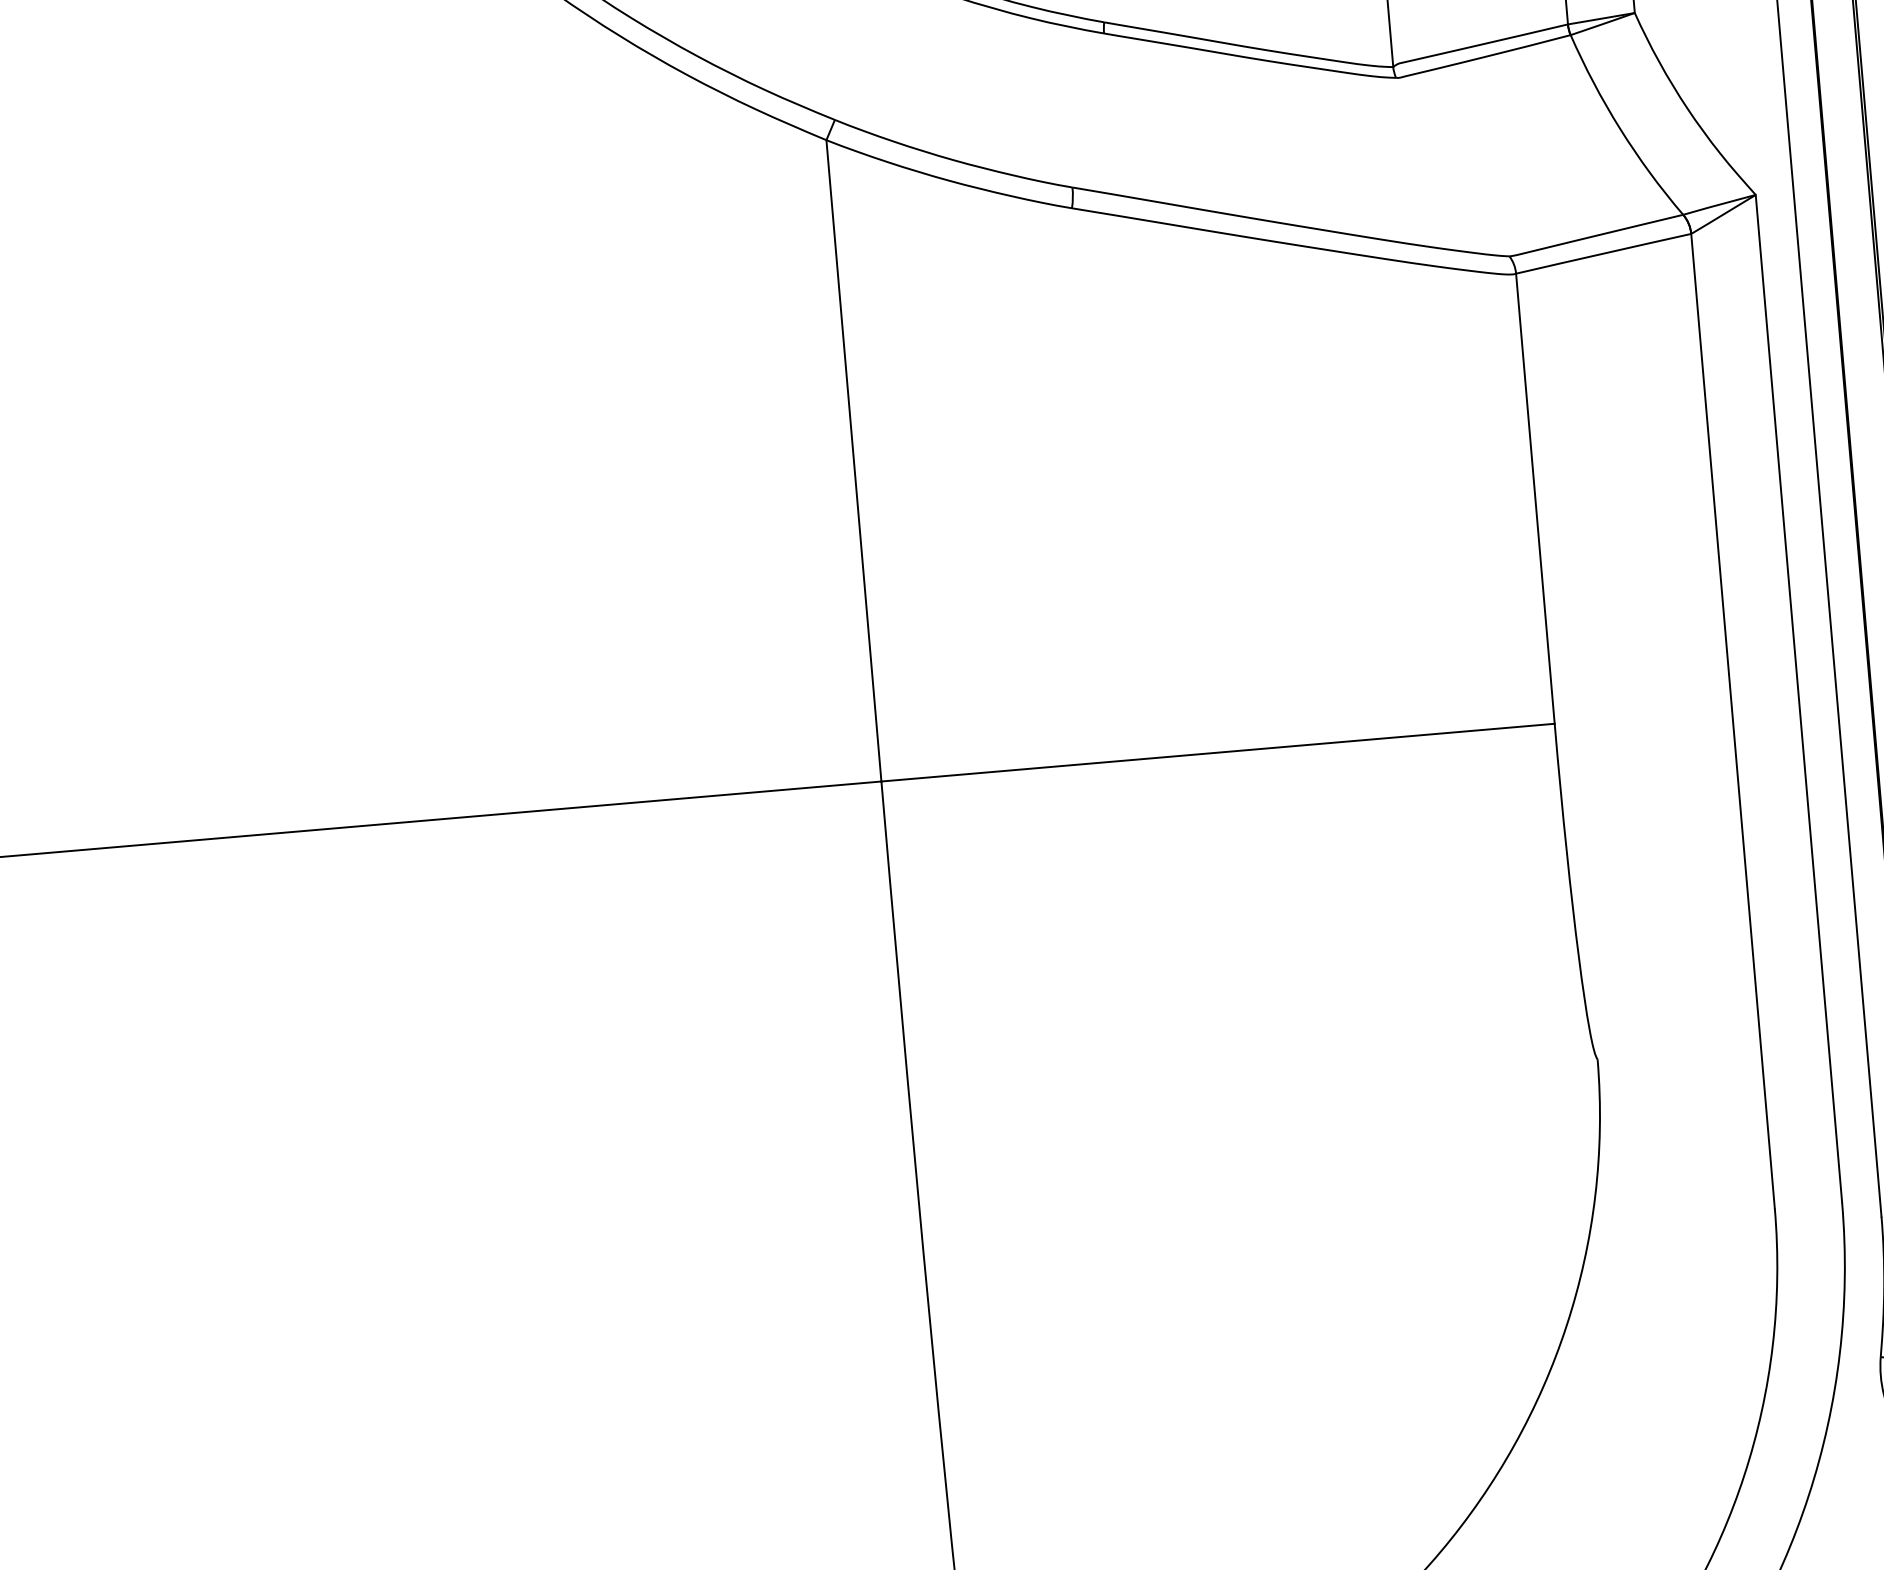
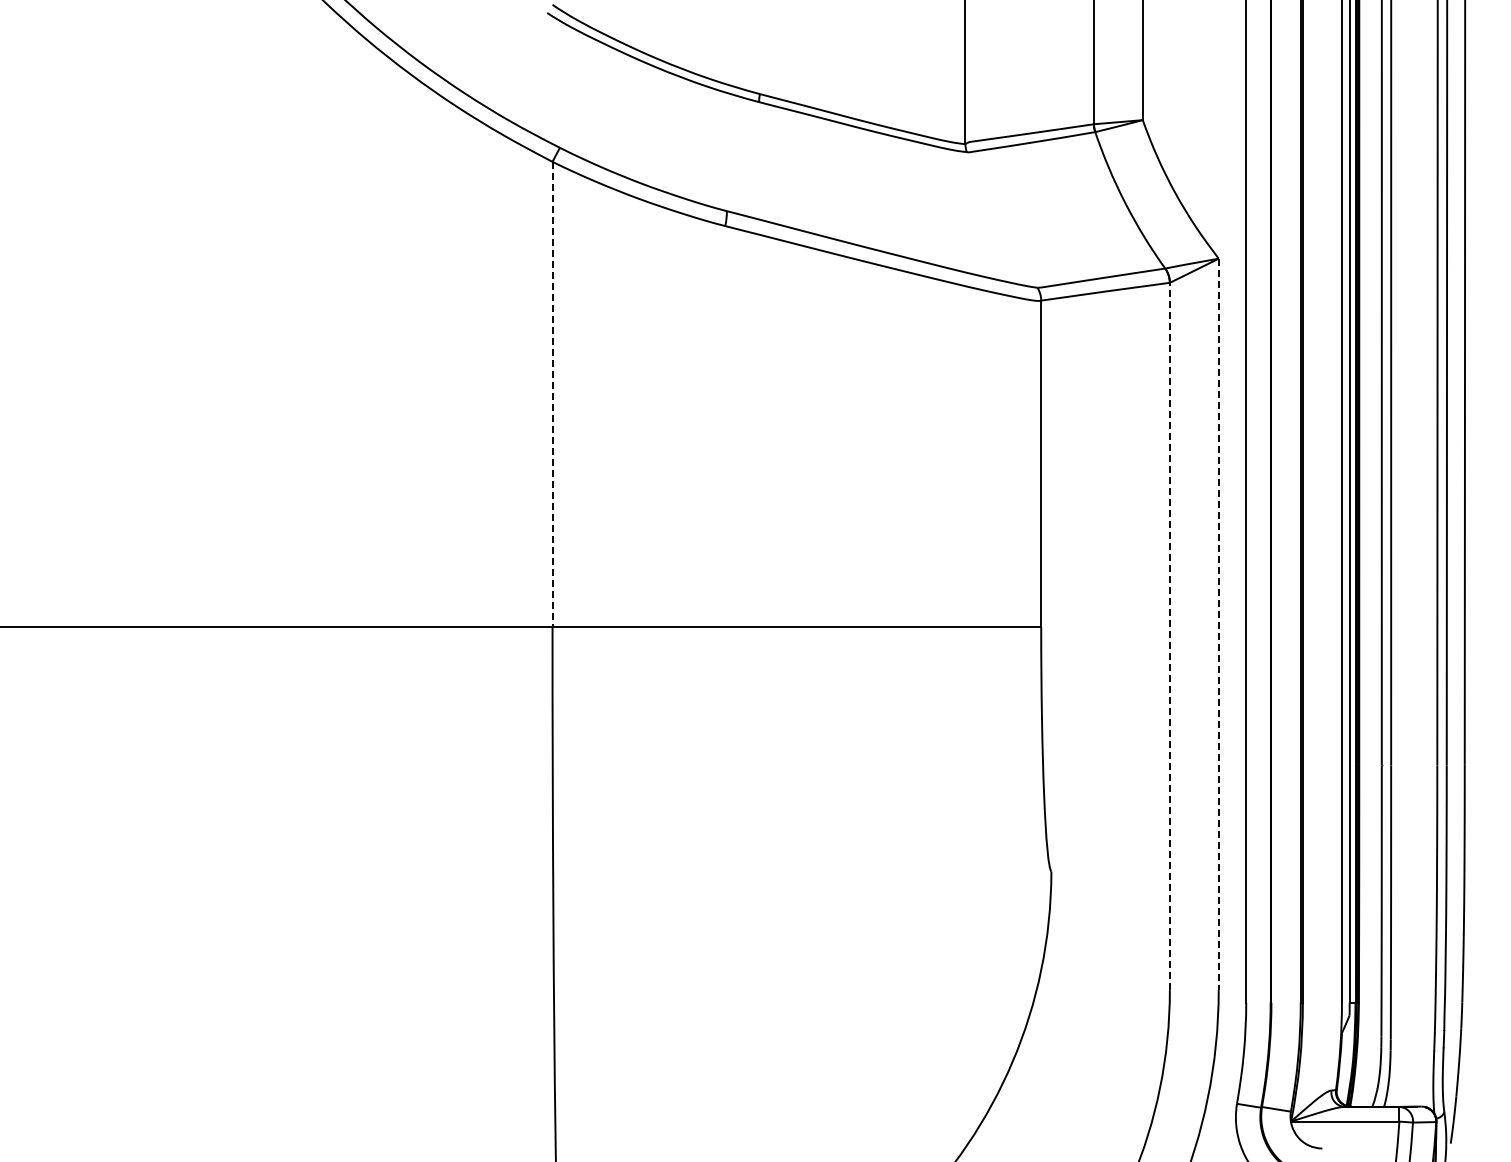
line: (853, 460) -> (552, 394), solid -> dashed
line: (1798, 698) -> (1218, 624), solid -> dashed
line: (1732, 721) -> (1169, 636), solid -> dashed

